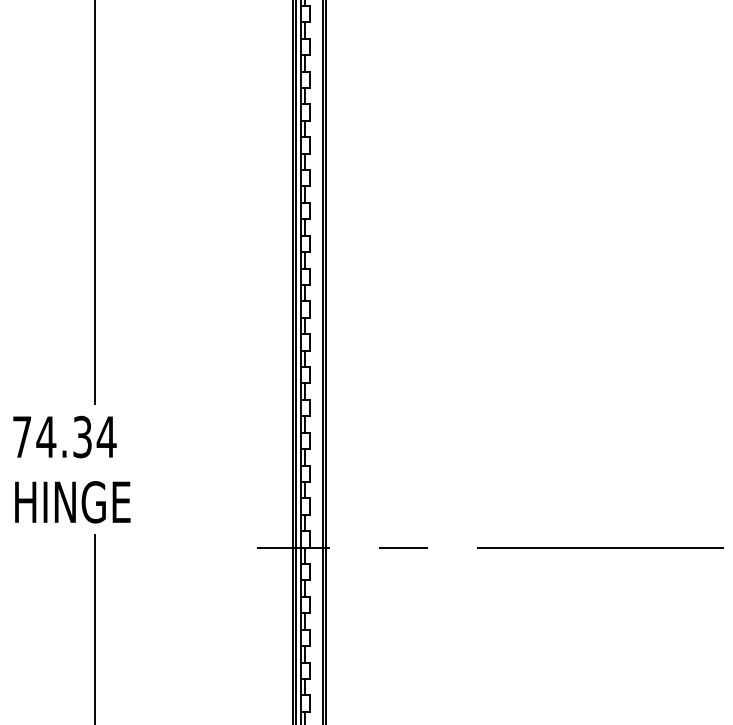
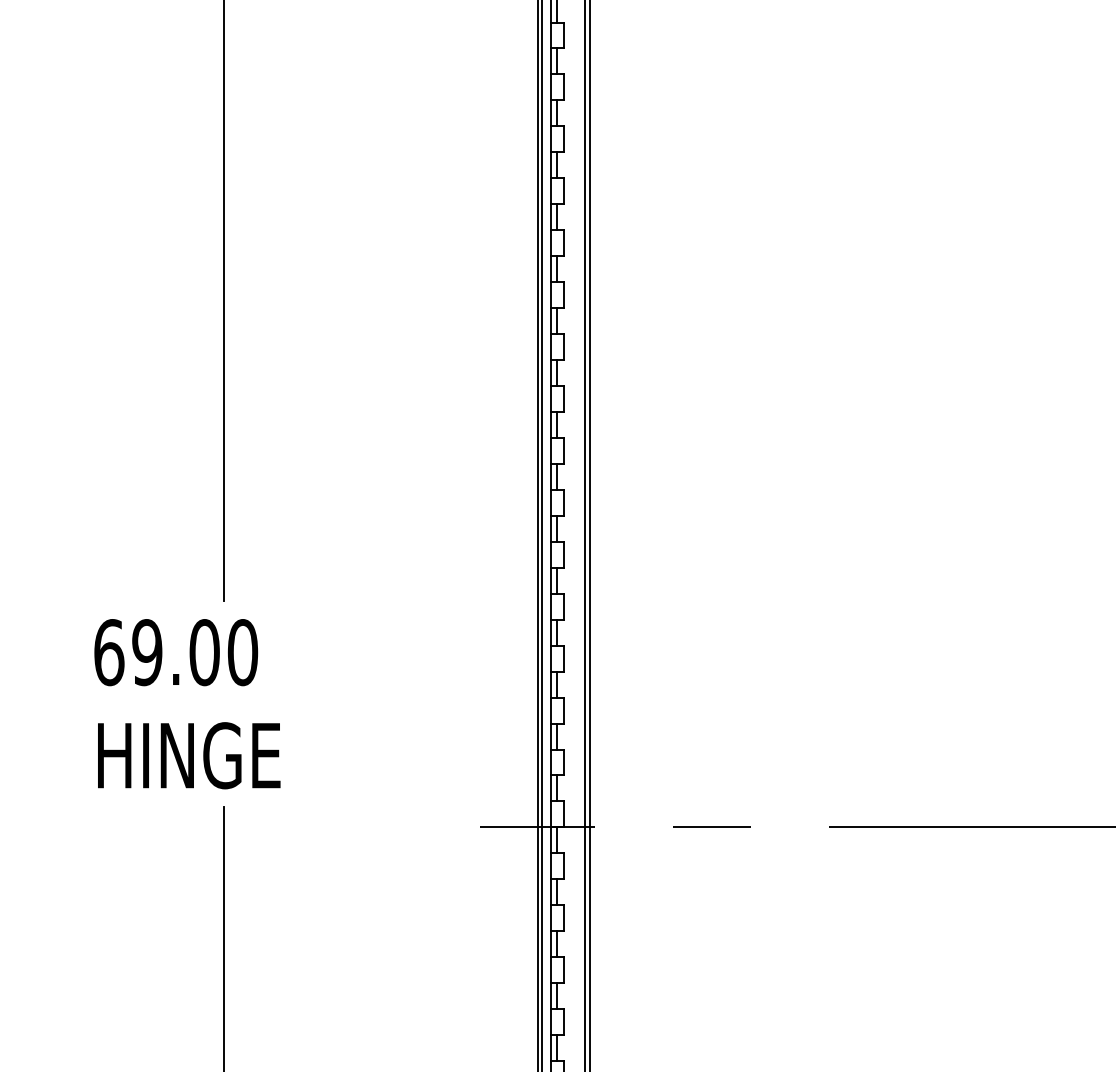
text: (64, 436) -> (176, 651), 74.34 -> 69.00

